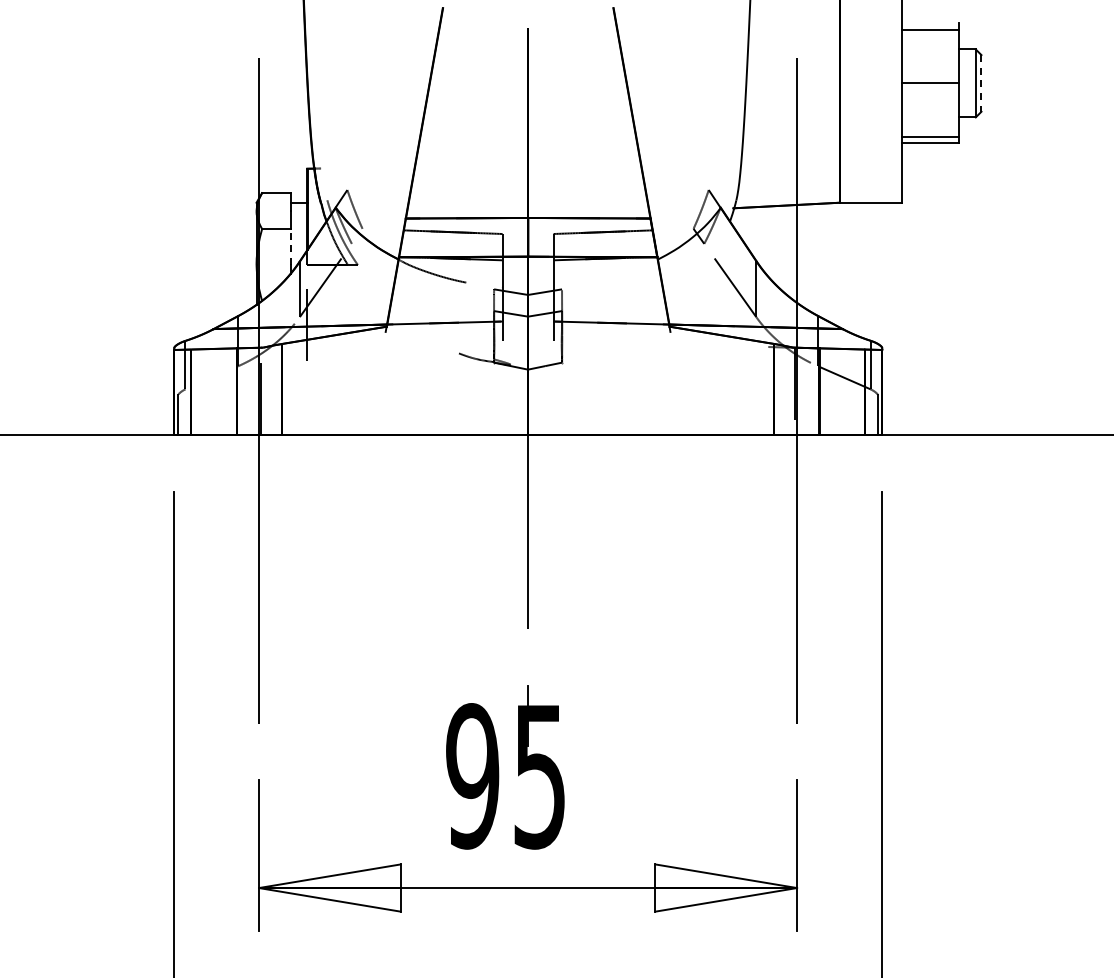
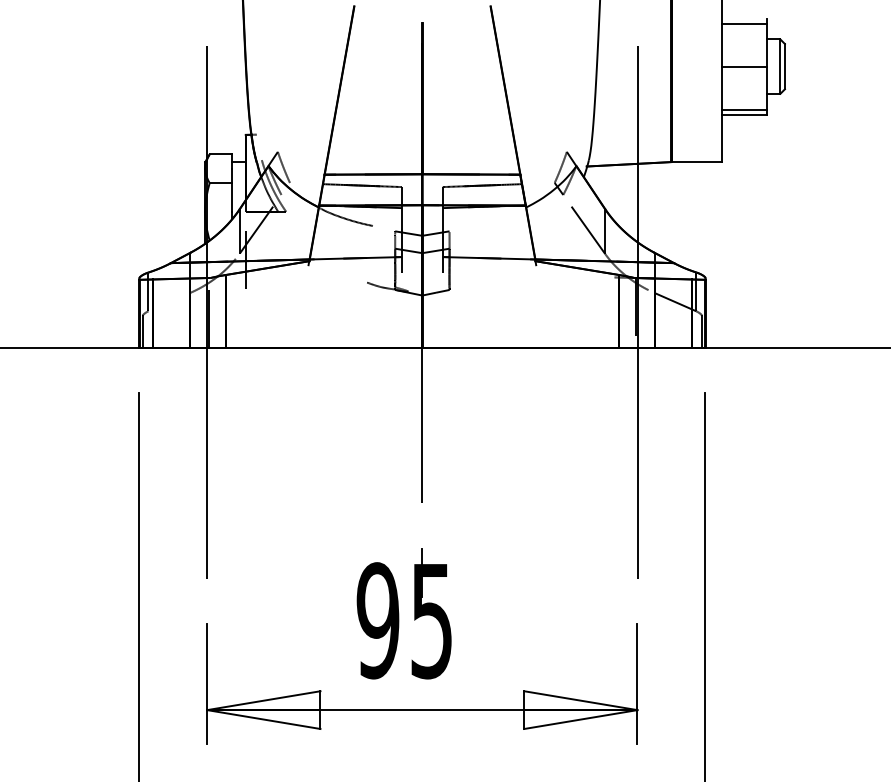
line: (981, 83) -> (784, 66), dashed -> solid
line: (290, 247) -> (232, 197), dashed -> solid

